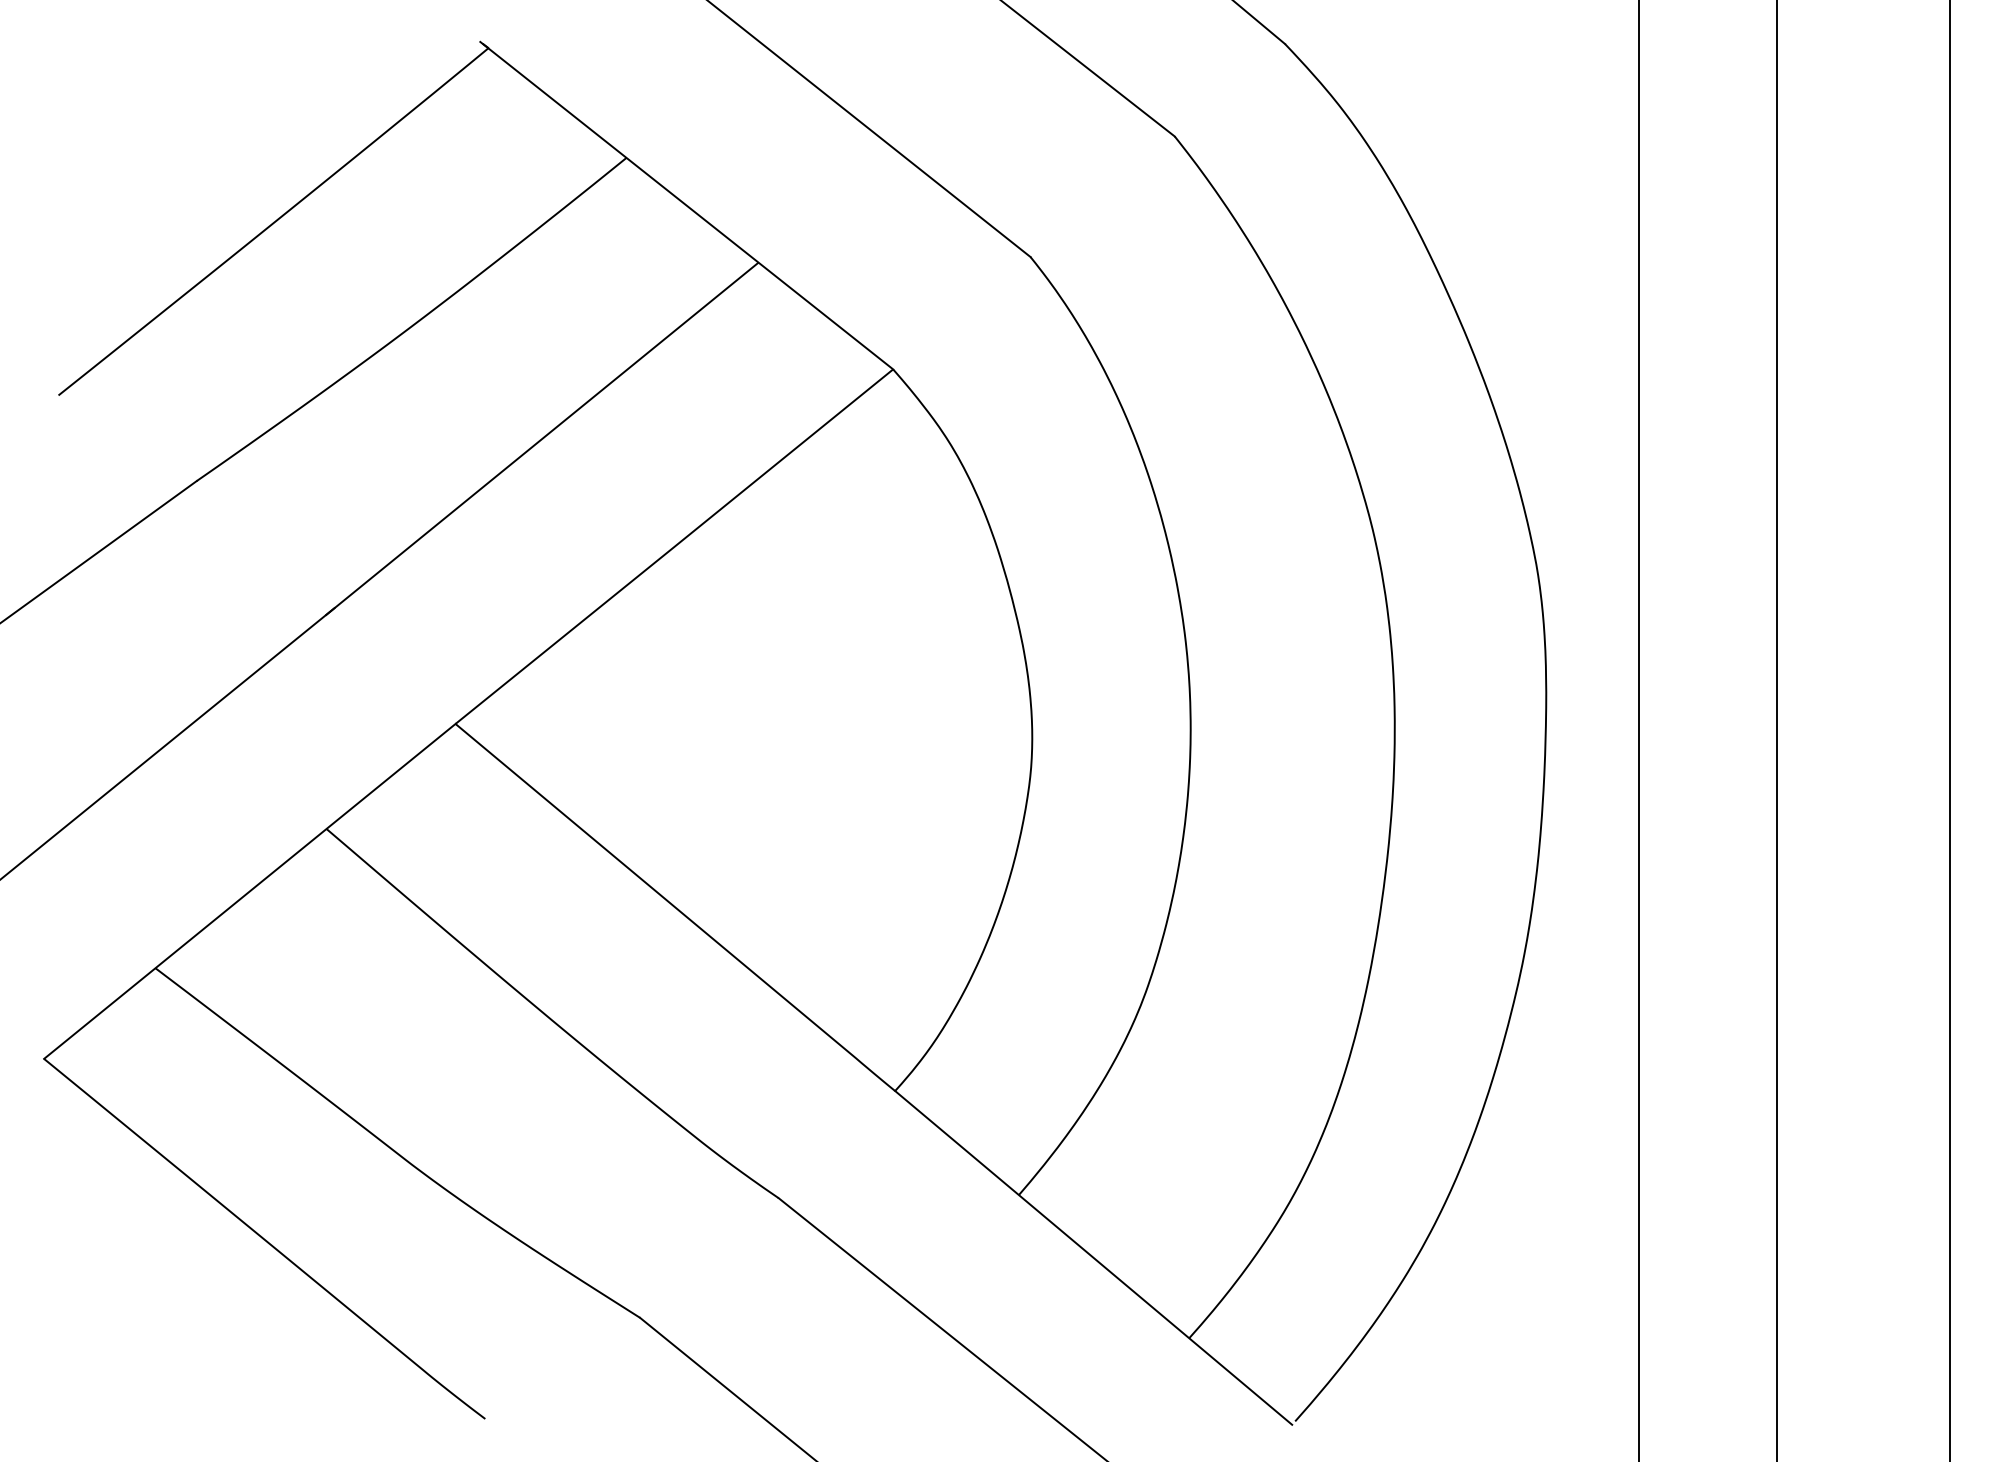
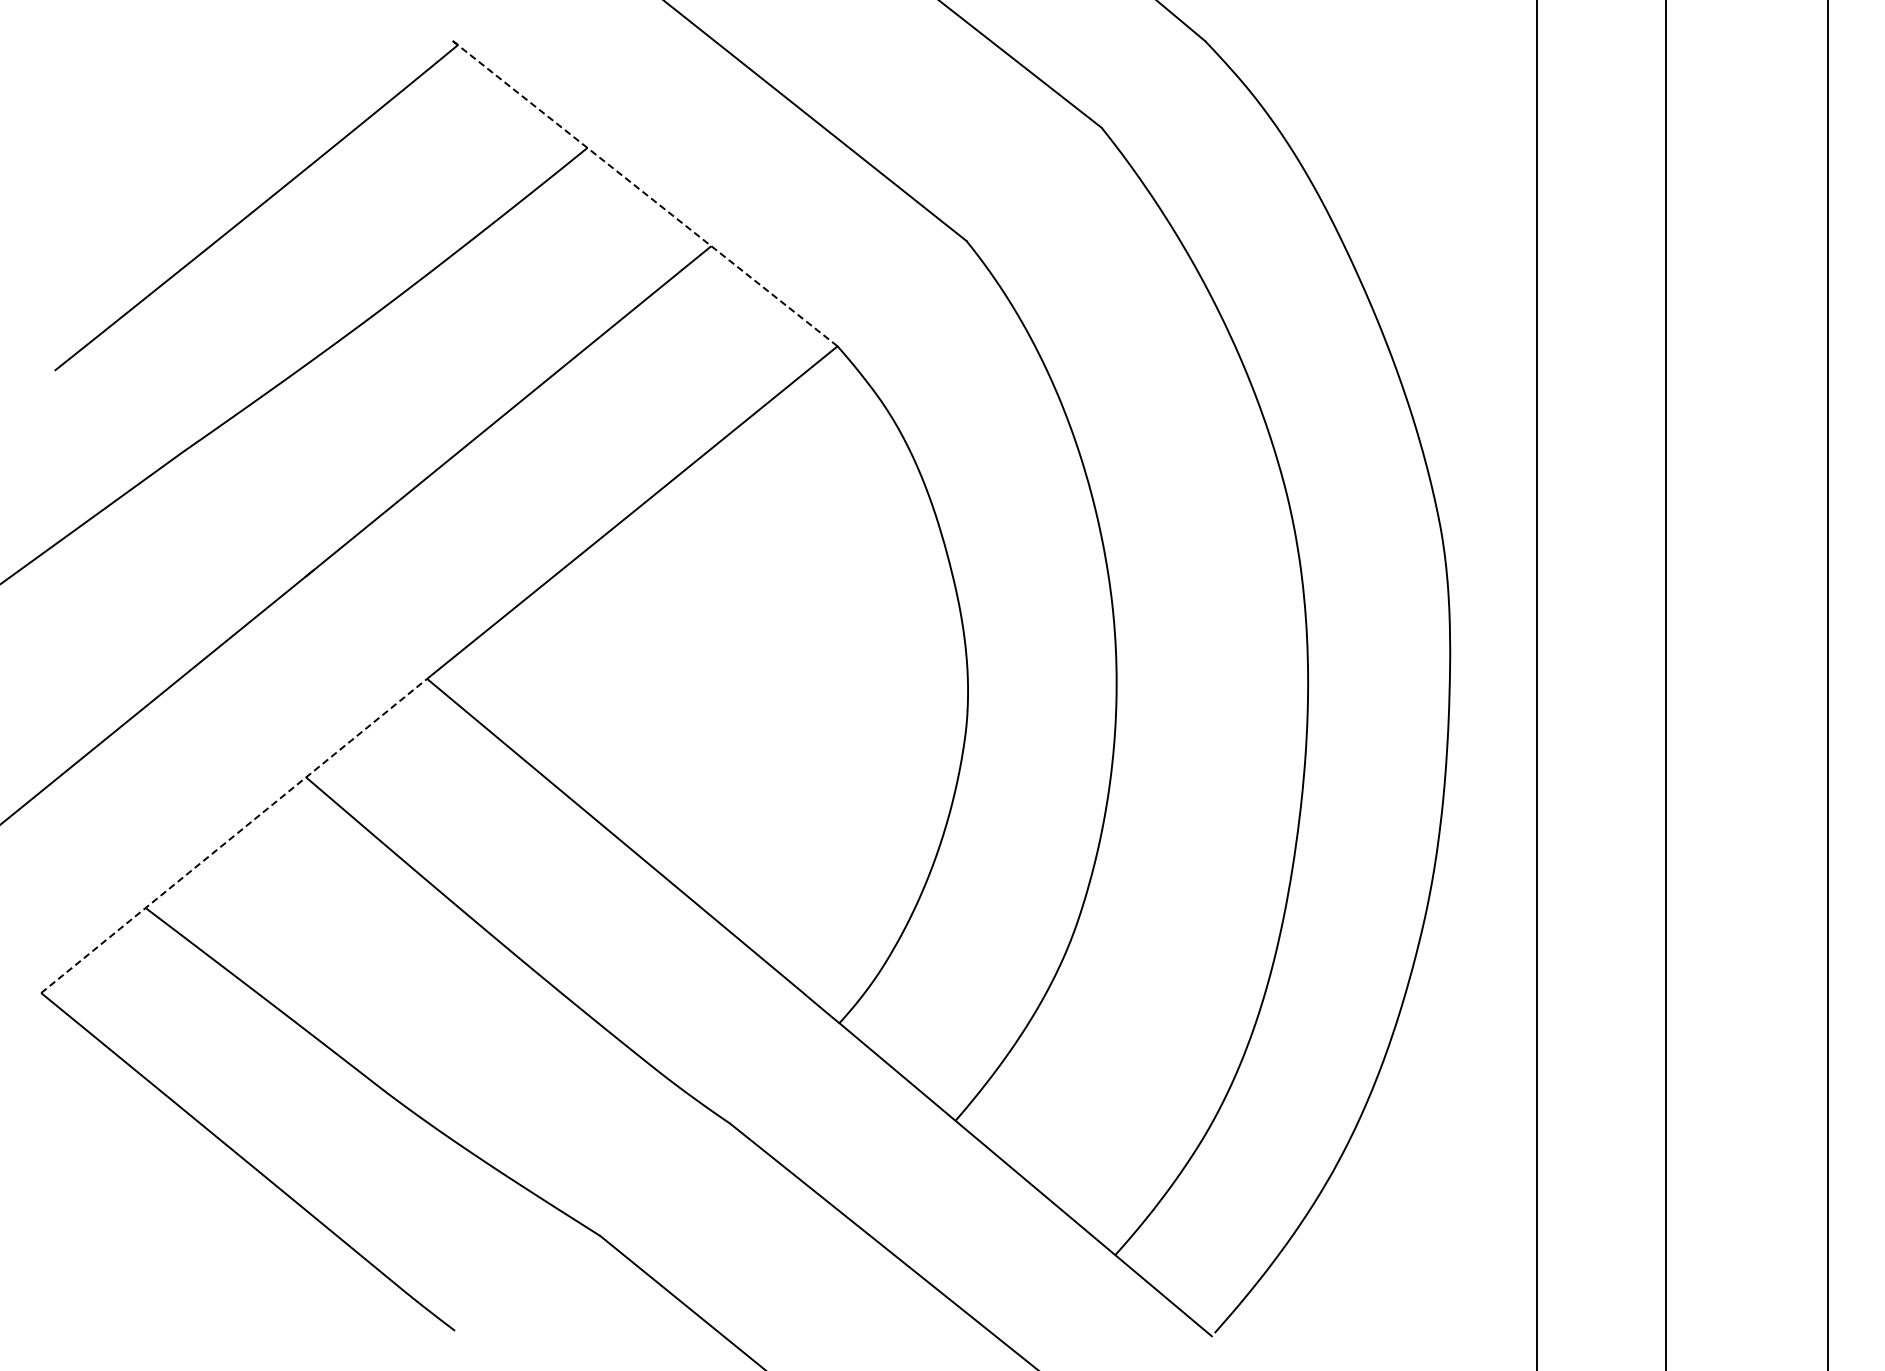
line: (686, 205) -> (643, 192), solid -> dashed
line: (250, 890) -> (234, 835), solid -> dashed

